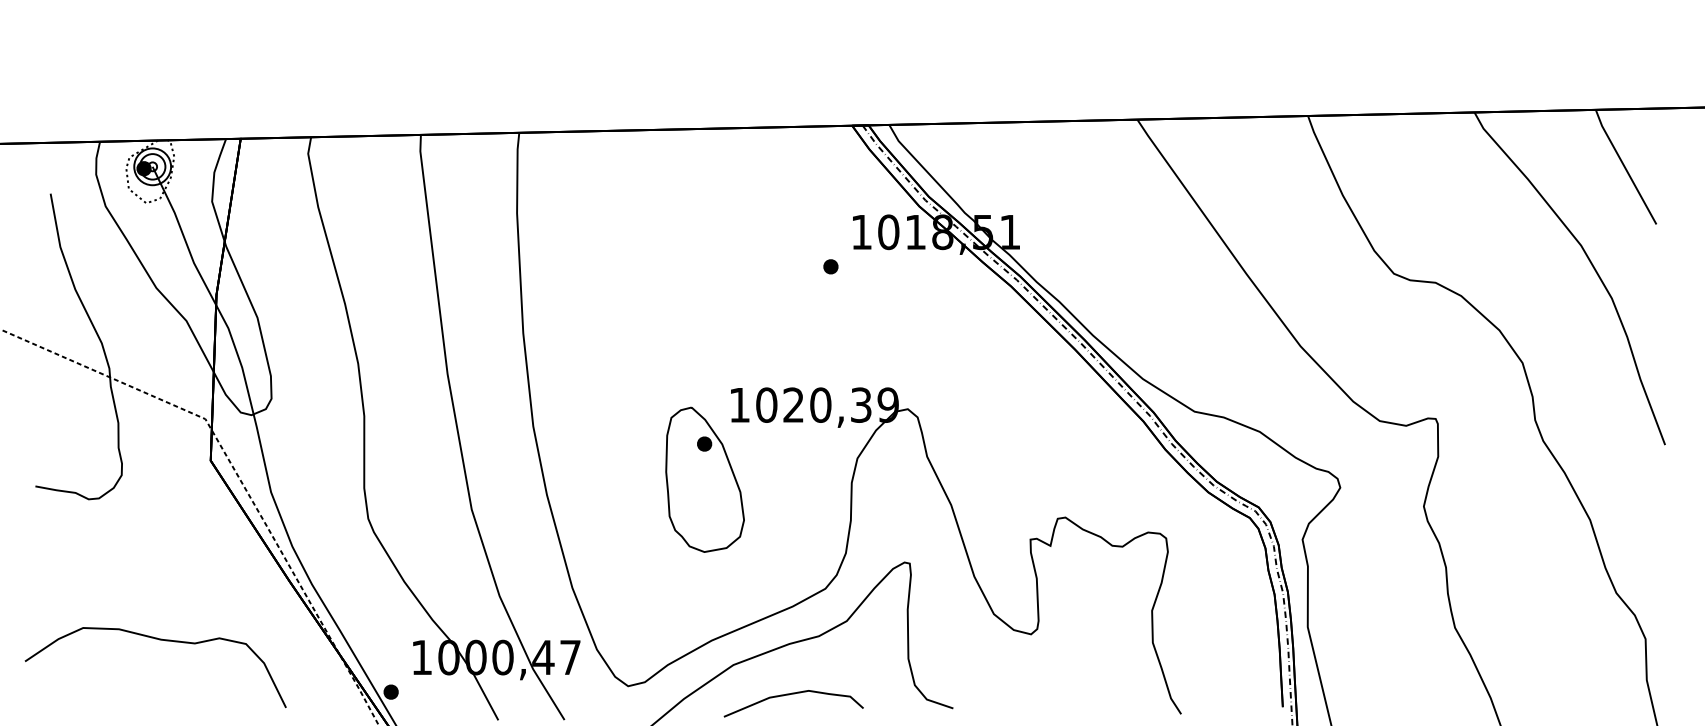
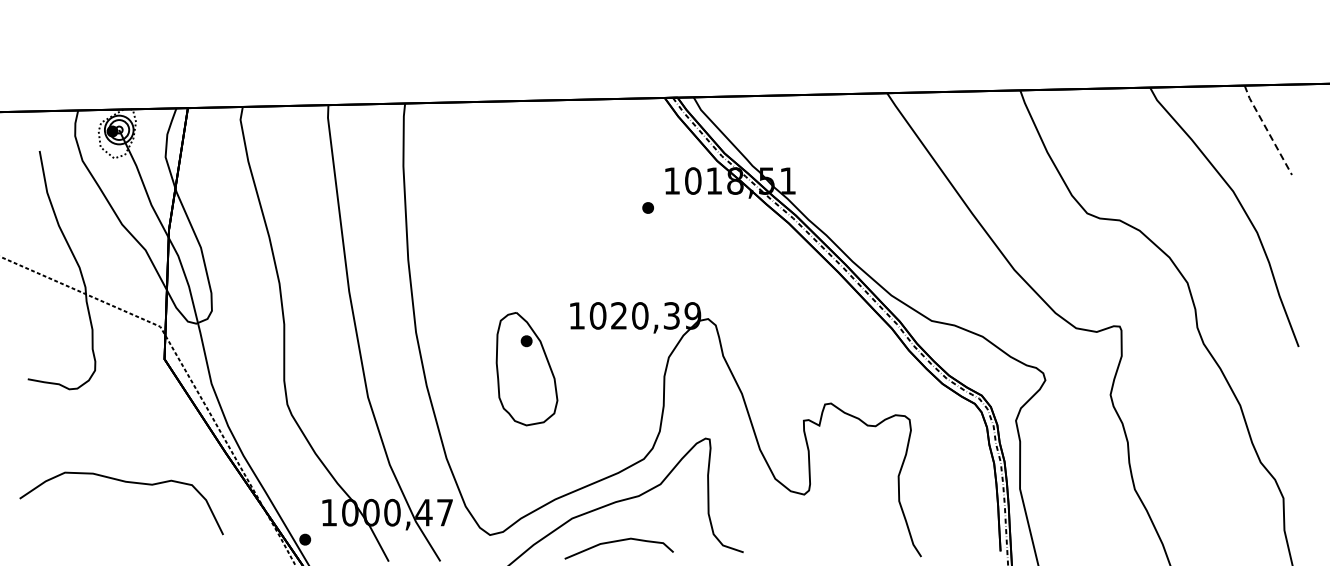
line: (1625, 167) -> (1267, 130), solid -> dashed
part: (704, 480) -> (526, 369), moved
curve: (158, 640) -> (123, 482), moved

